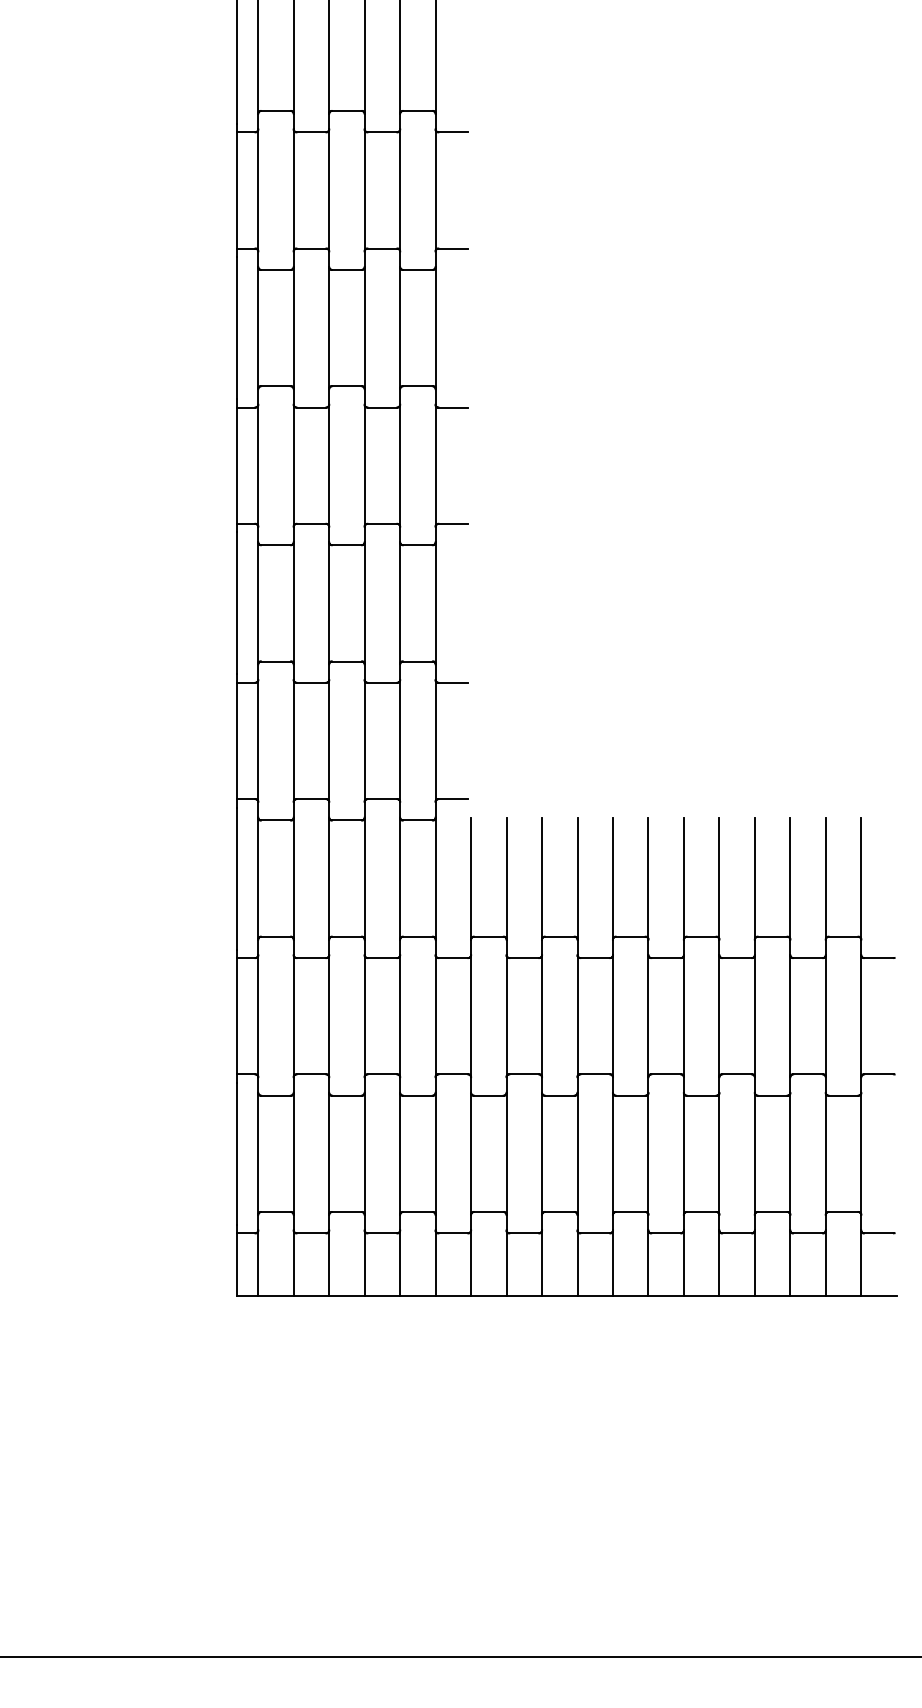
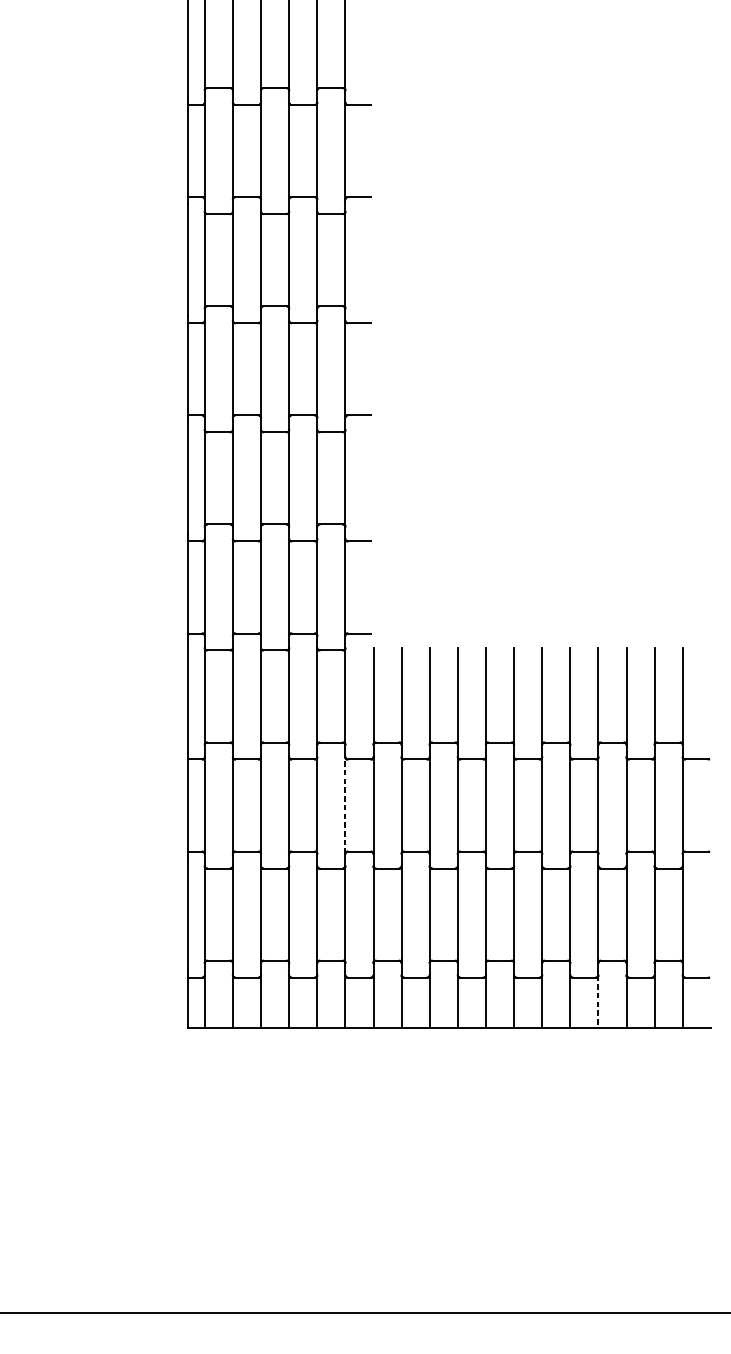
line: (435, 1015) -> (345, 805), solid -> dashed
line: (754, 1263) -> (598, 1001), solid -> dashed

